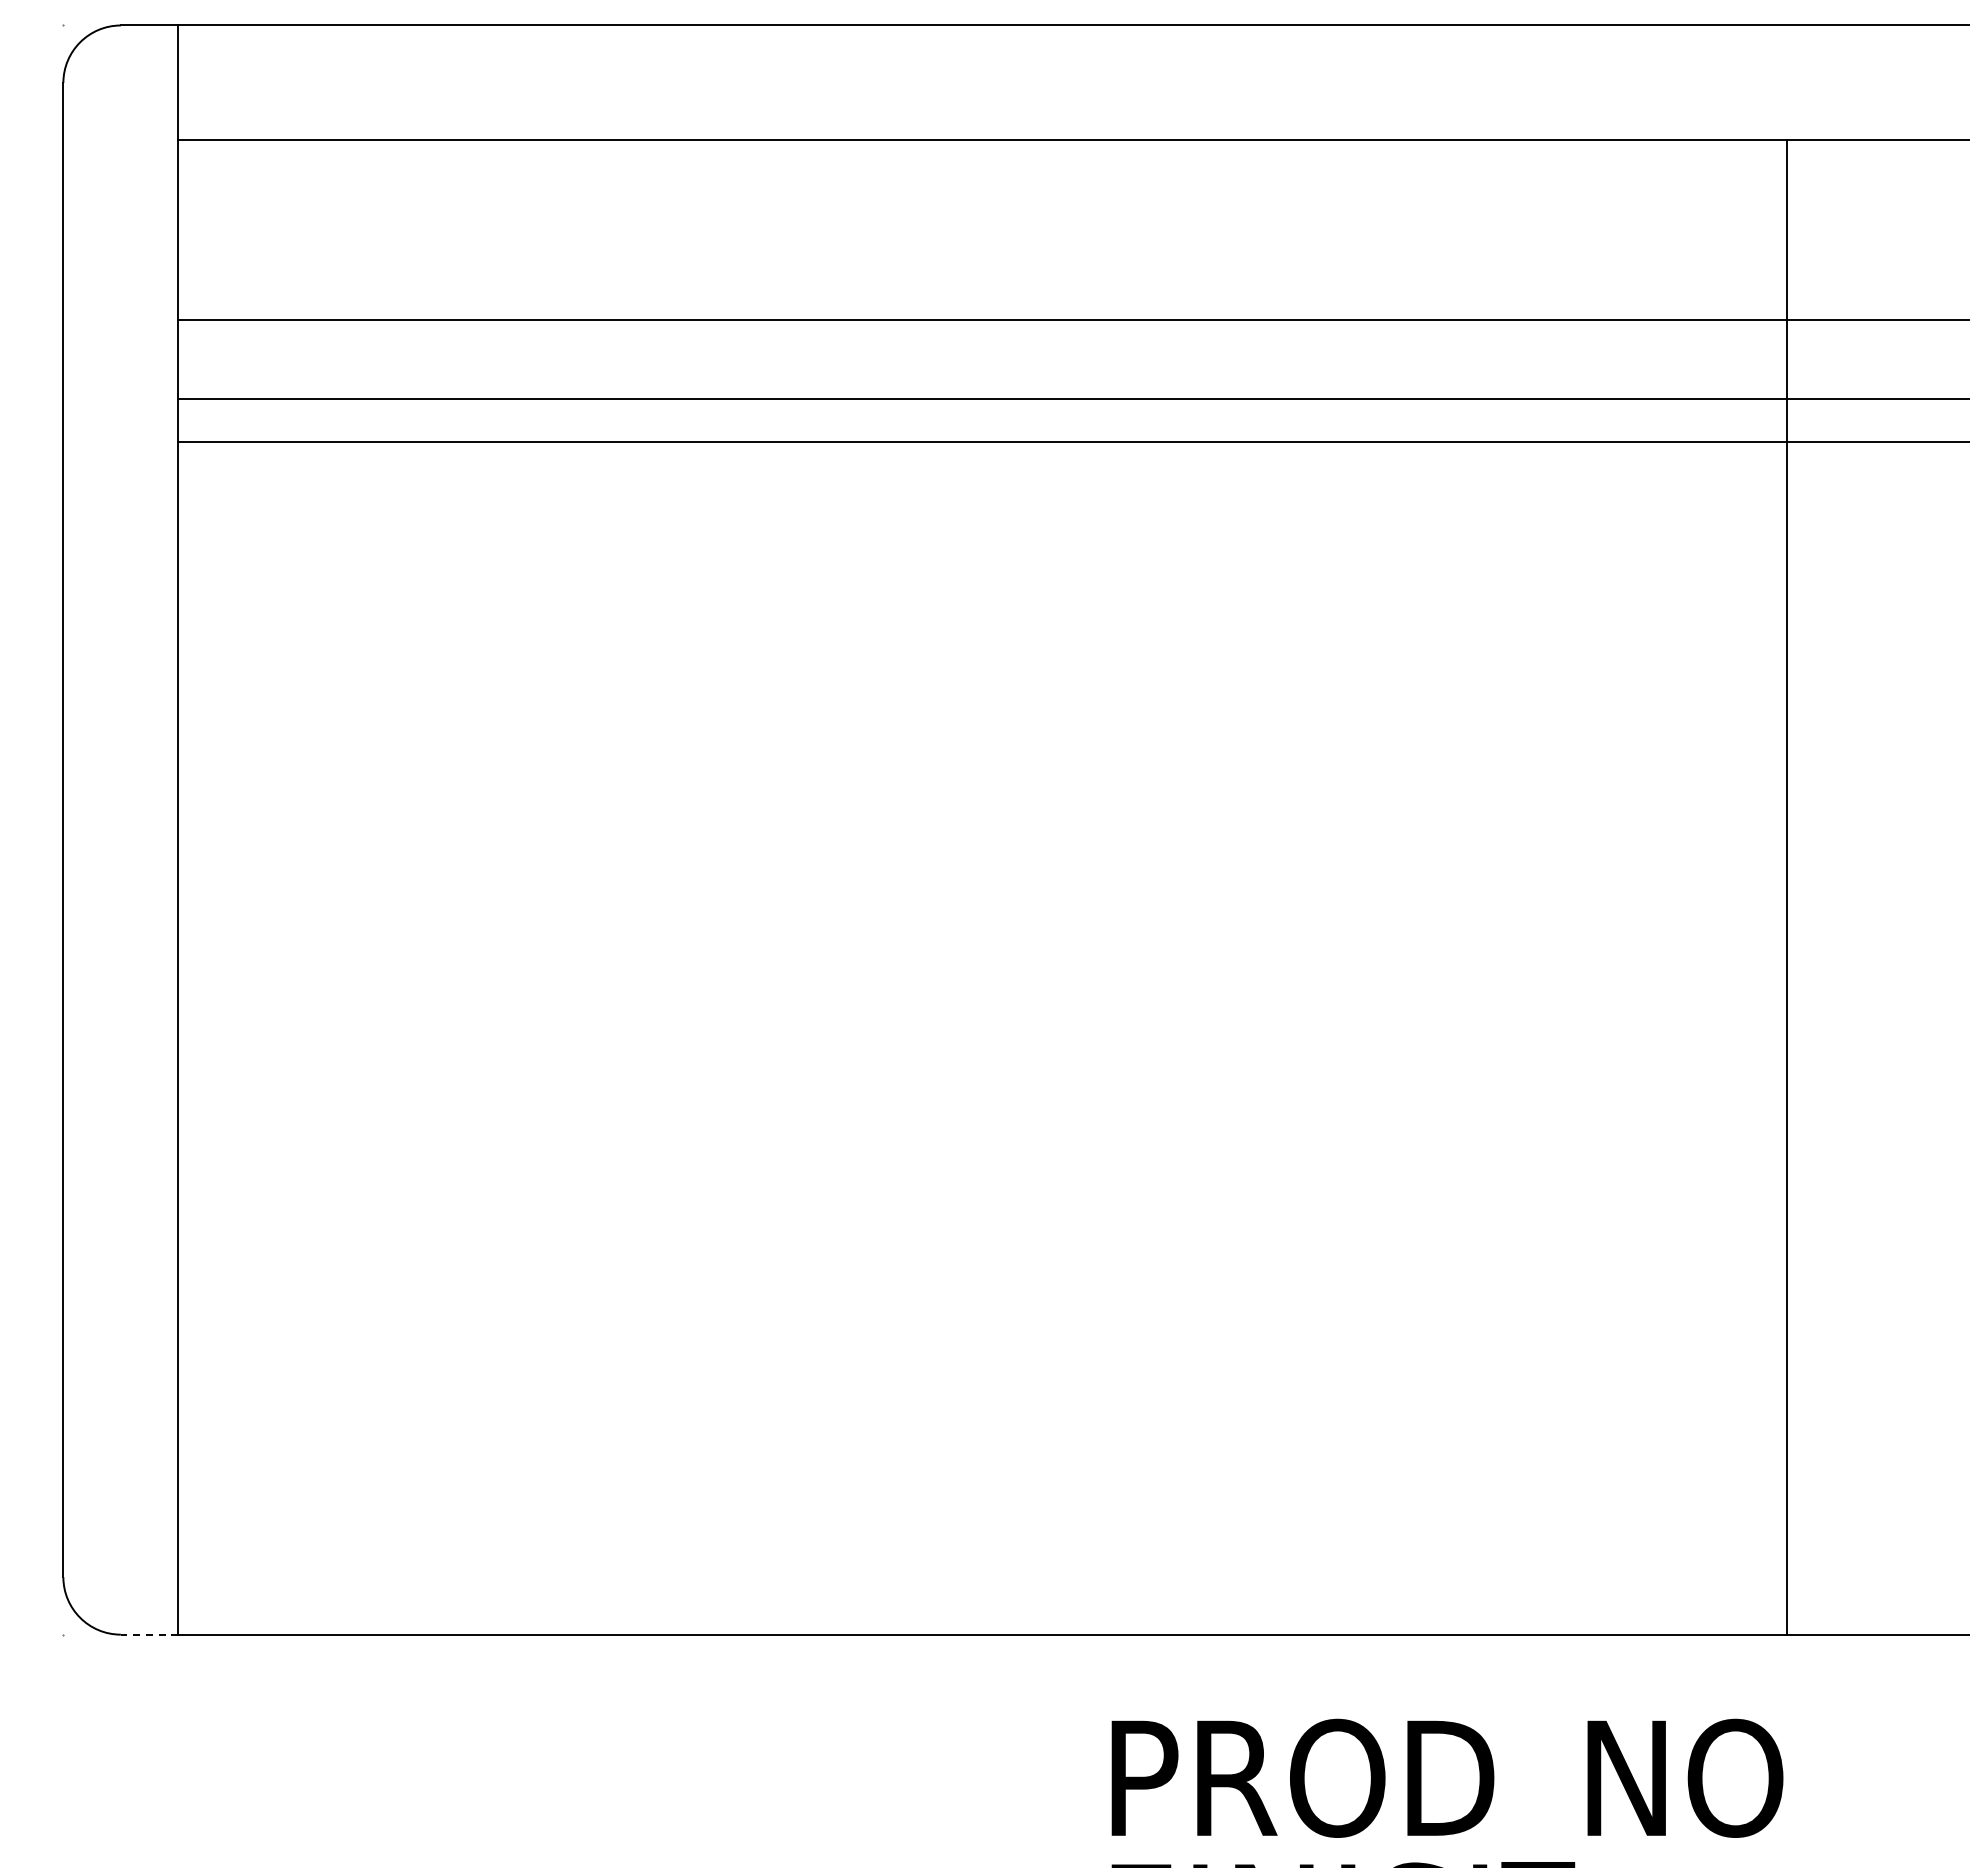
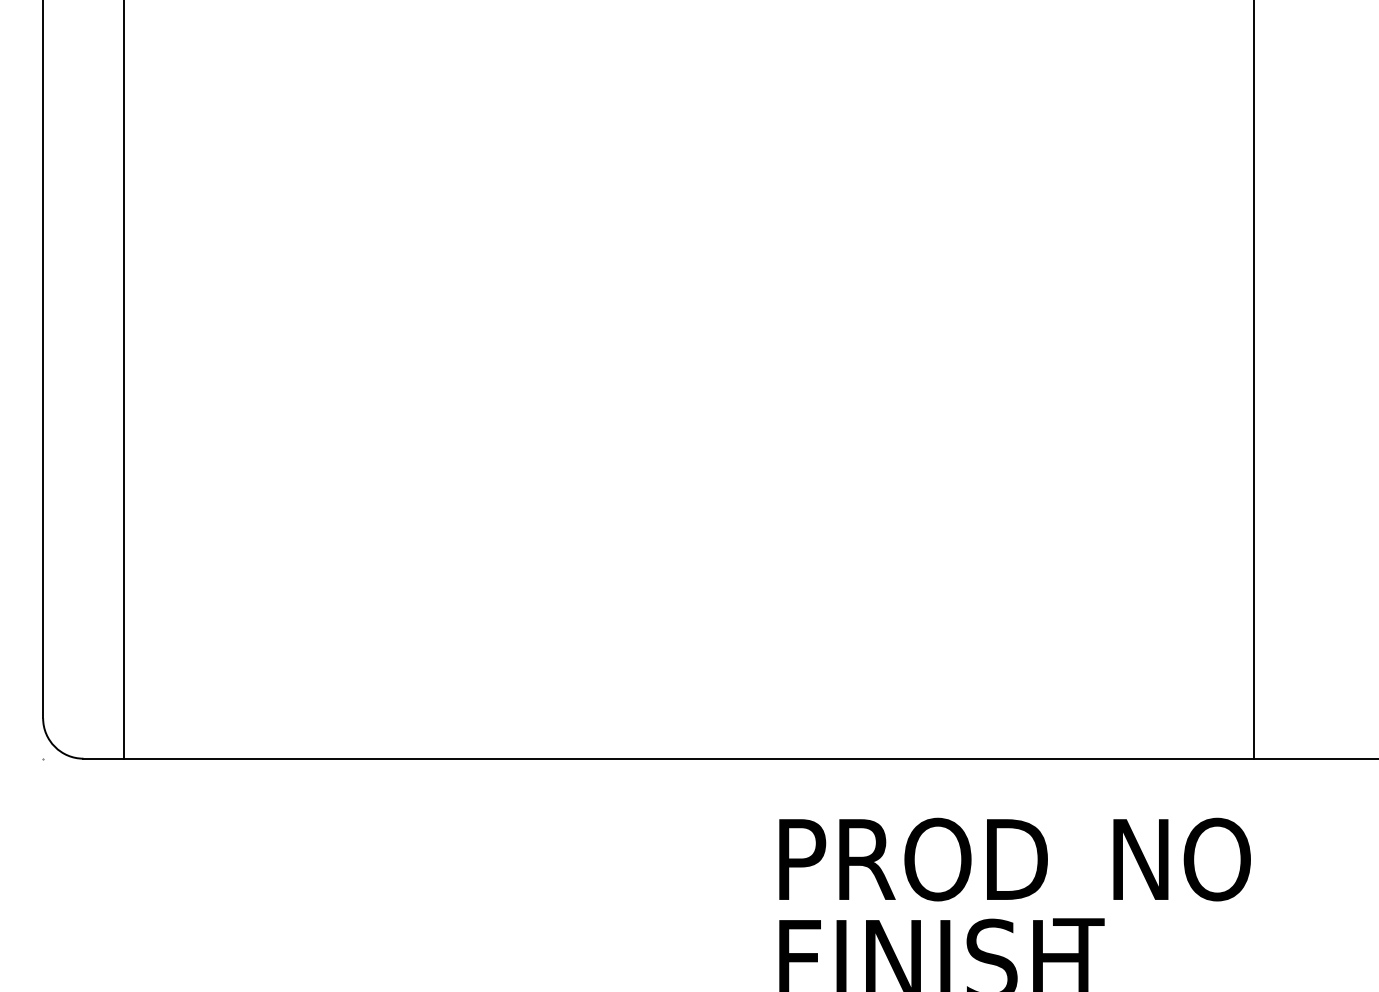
line: (149, 1634) -> (103, 758), dashed -> solid

